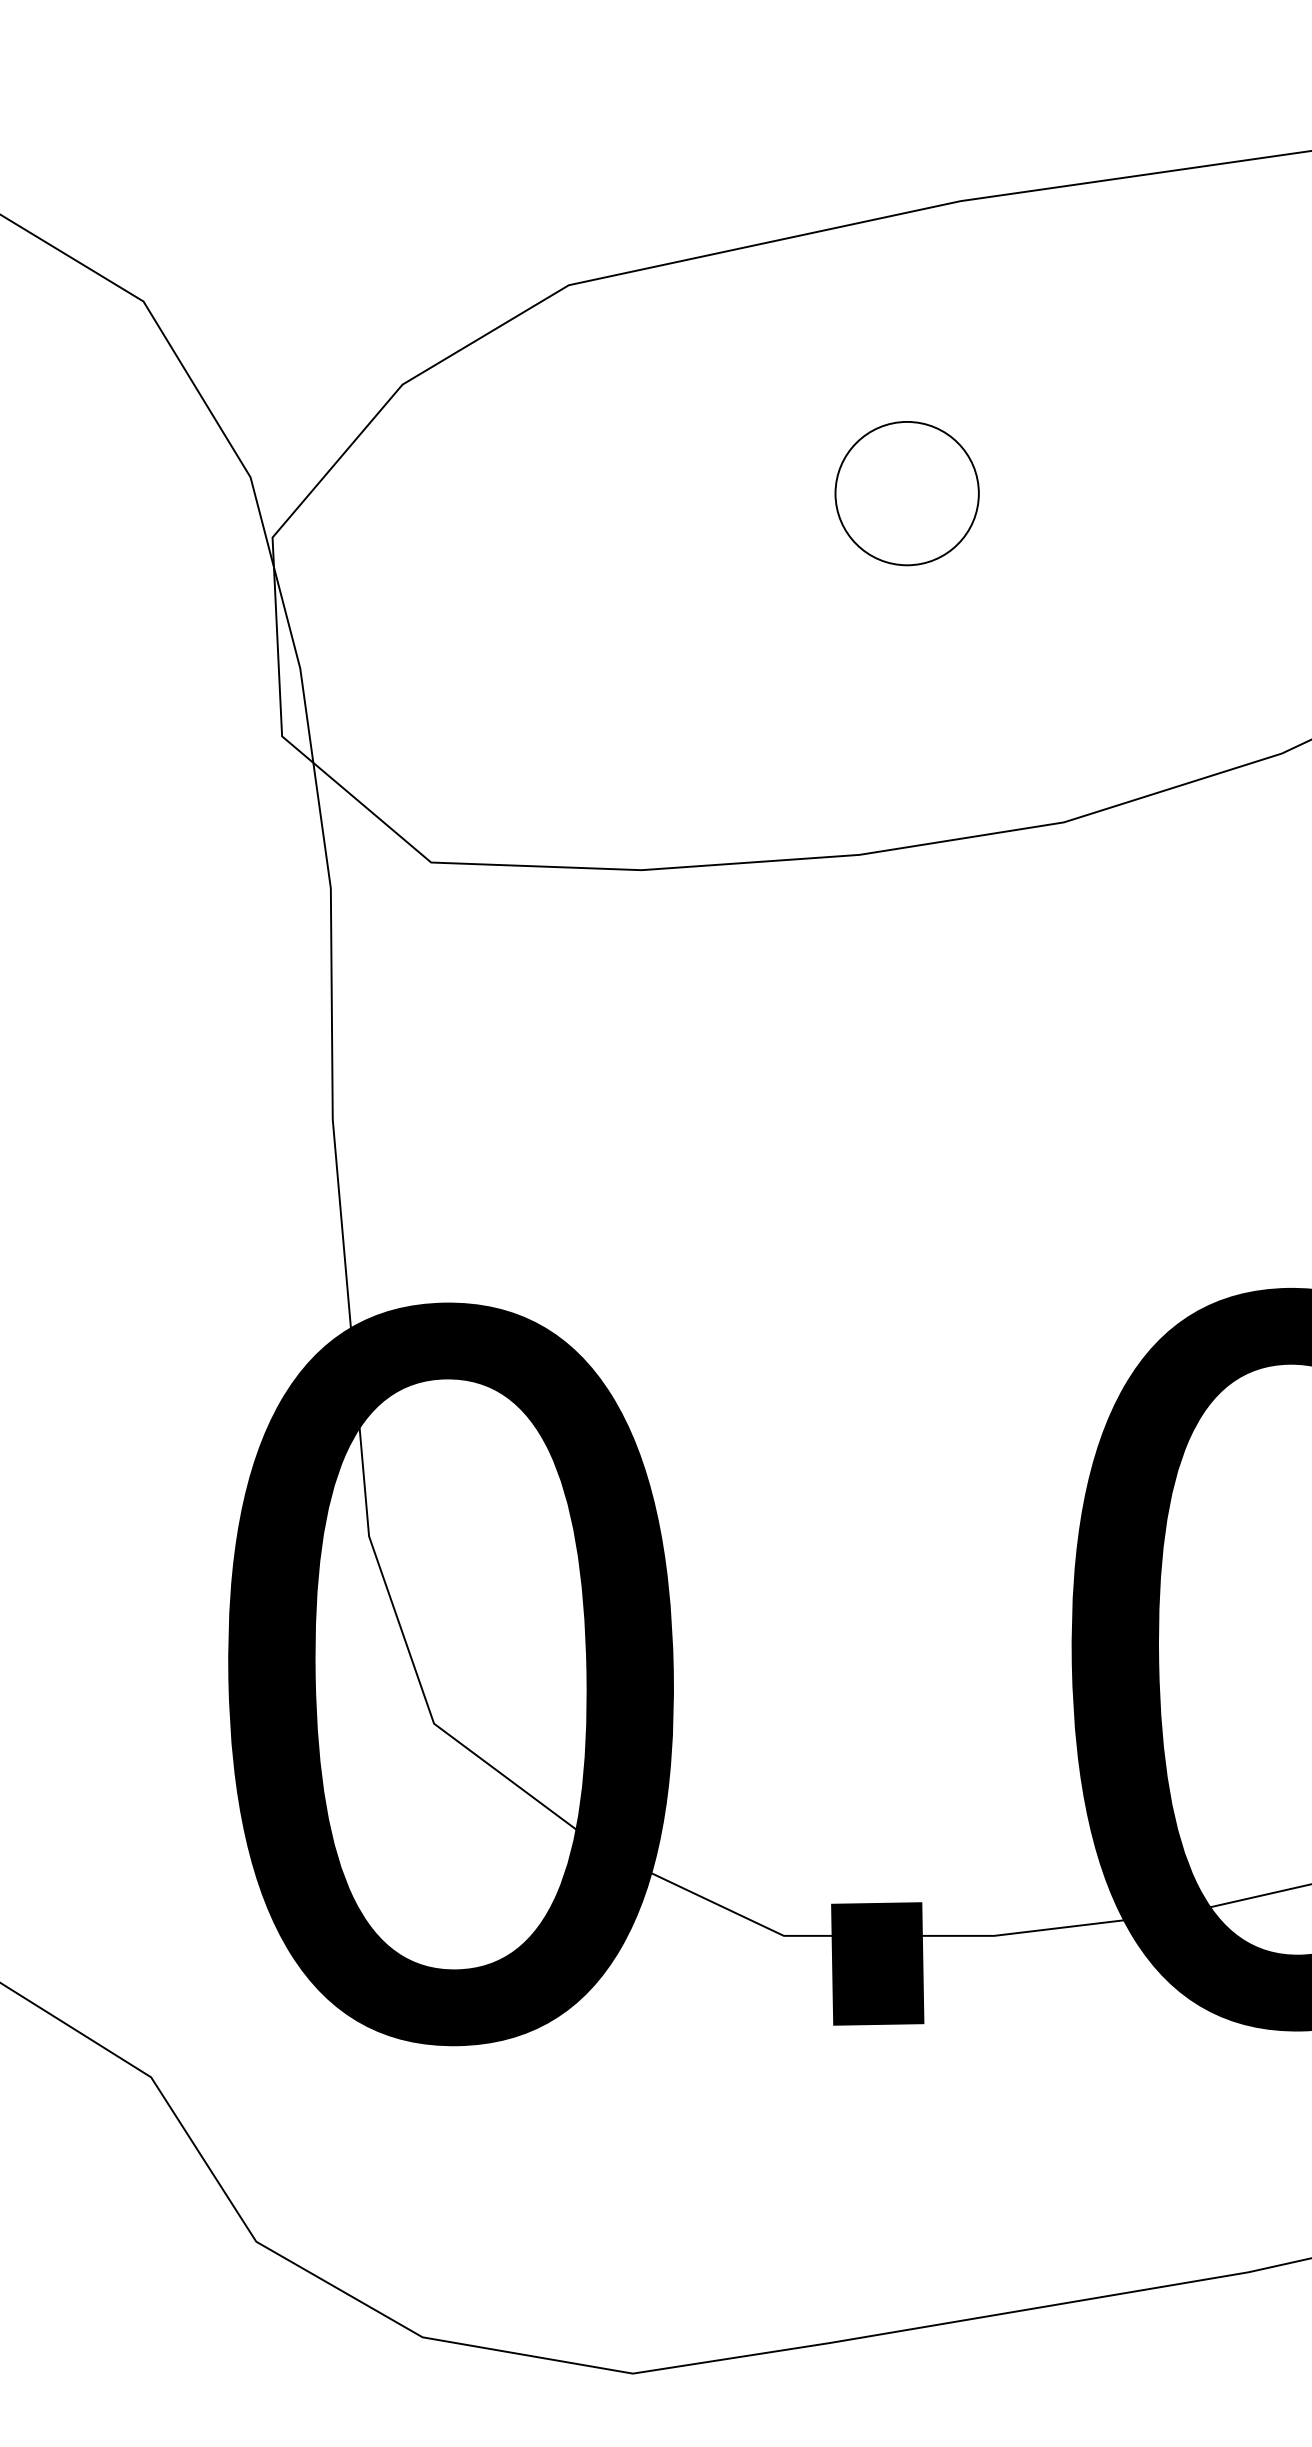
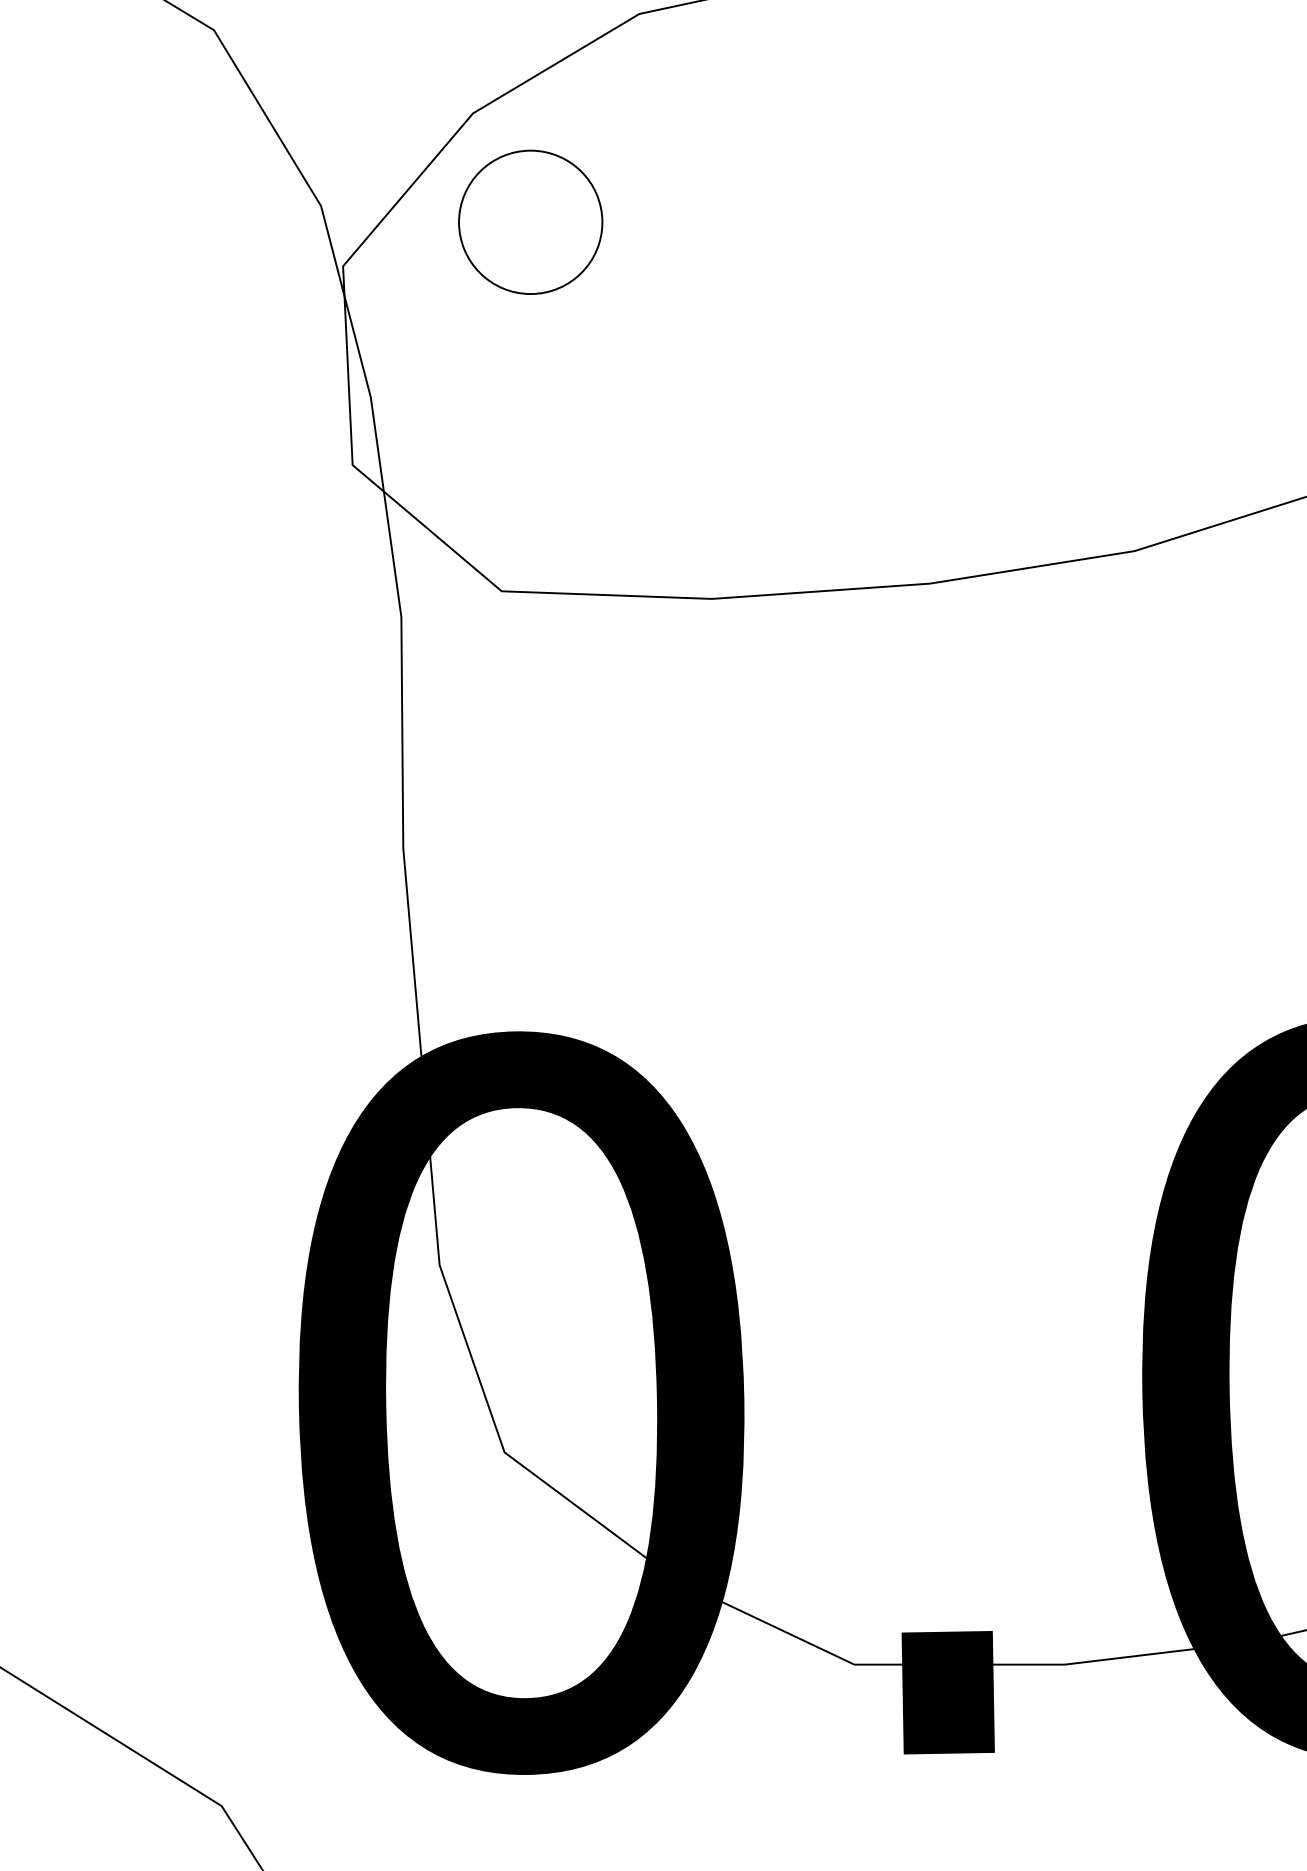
part: (906, 493) -> (530, 222), moved

